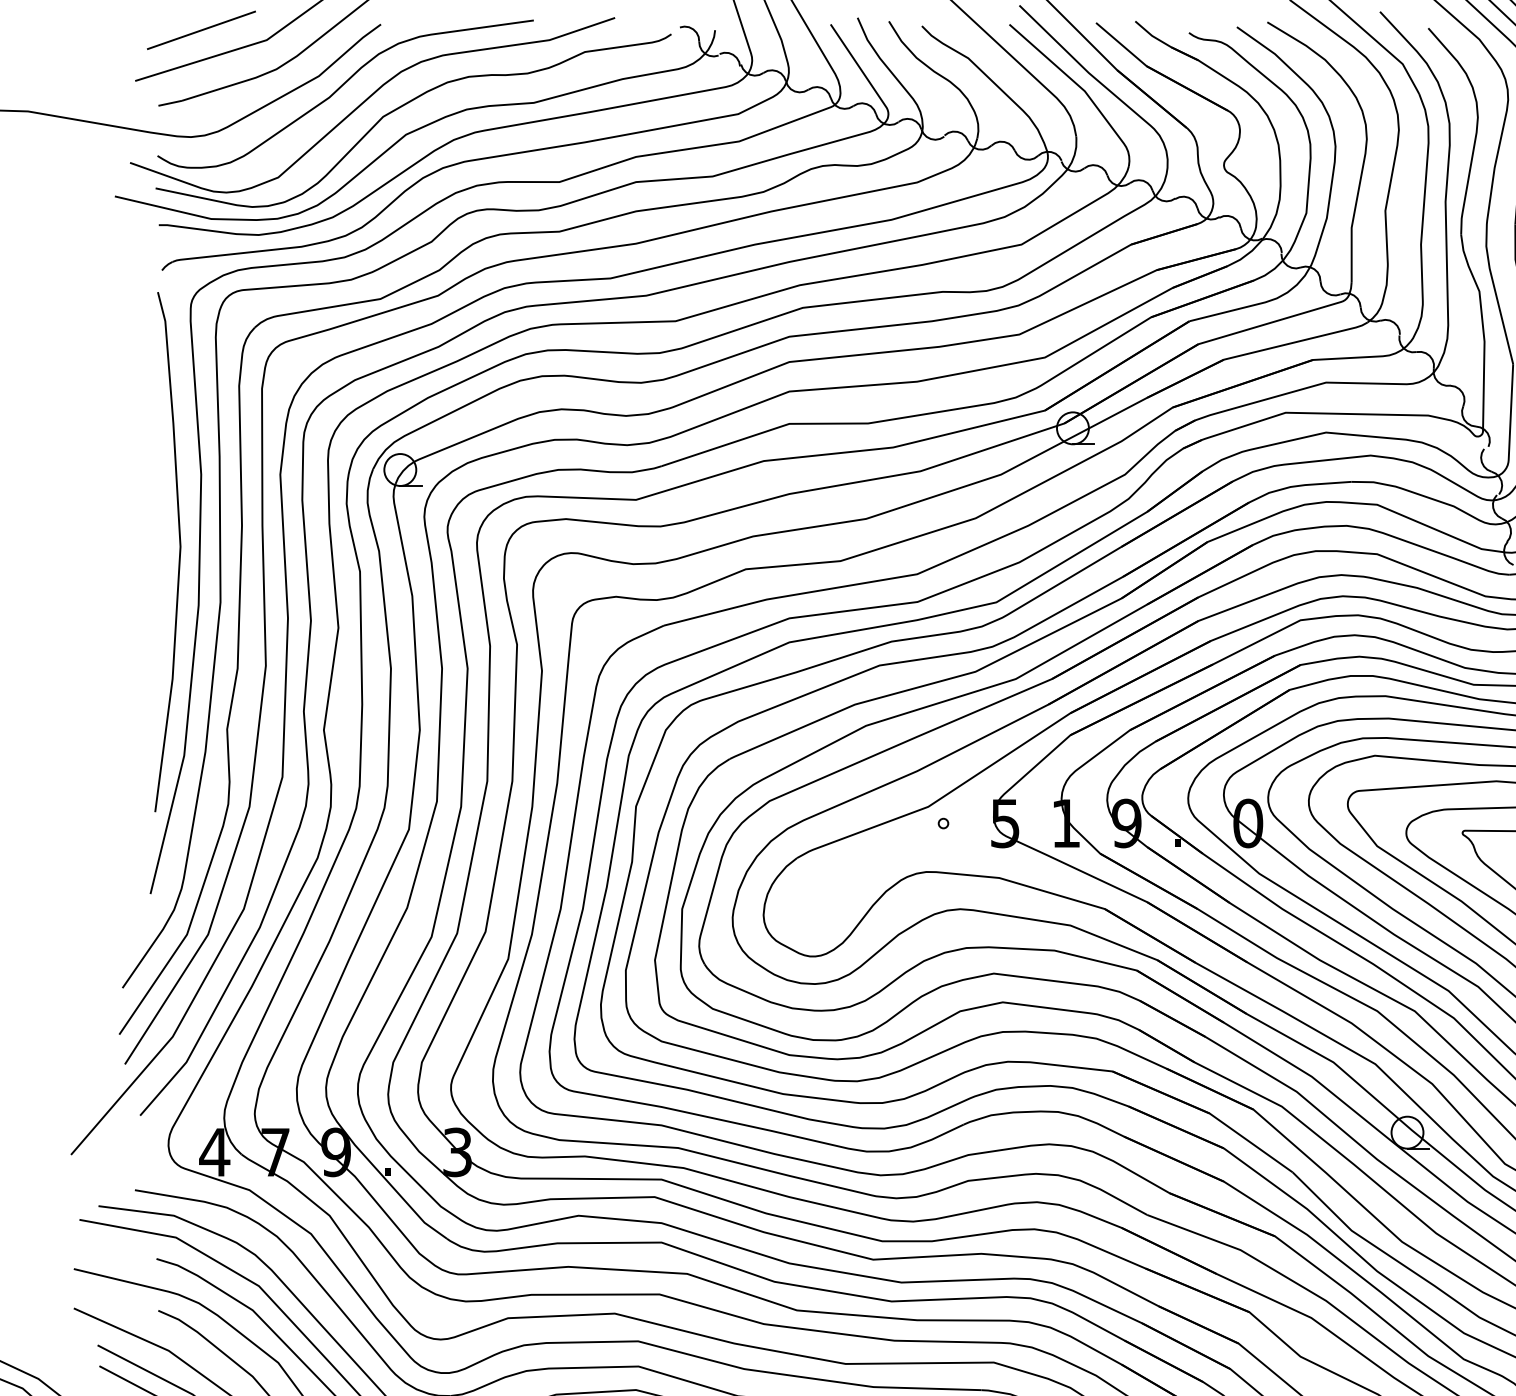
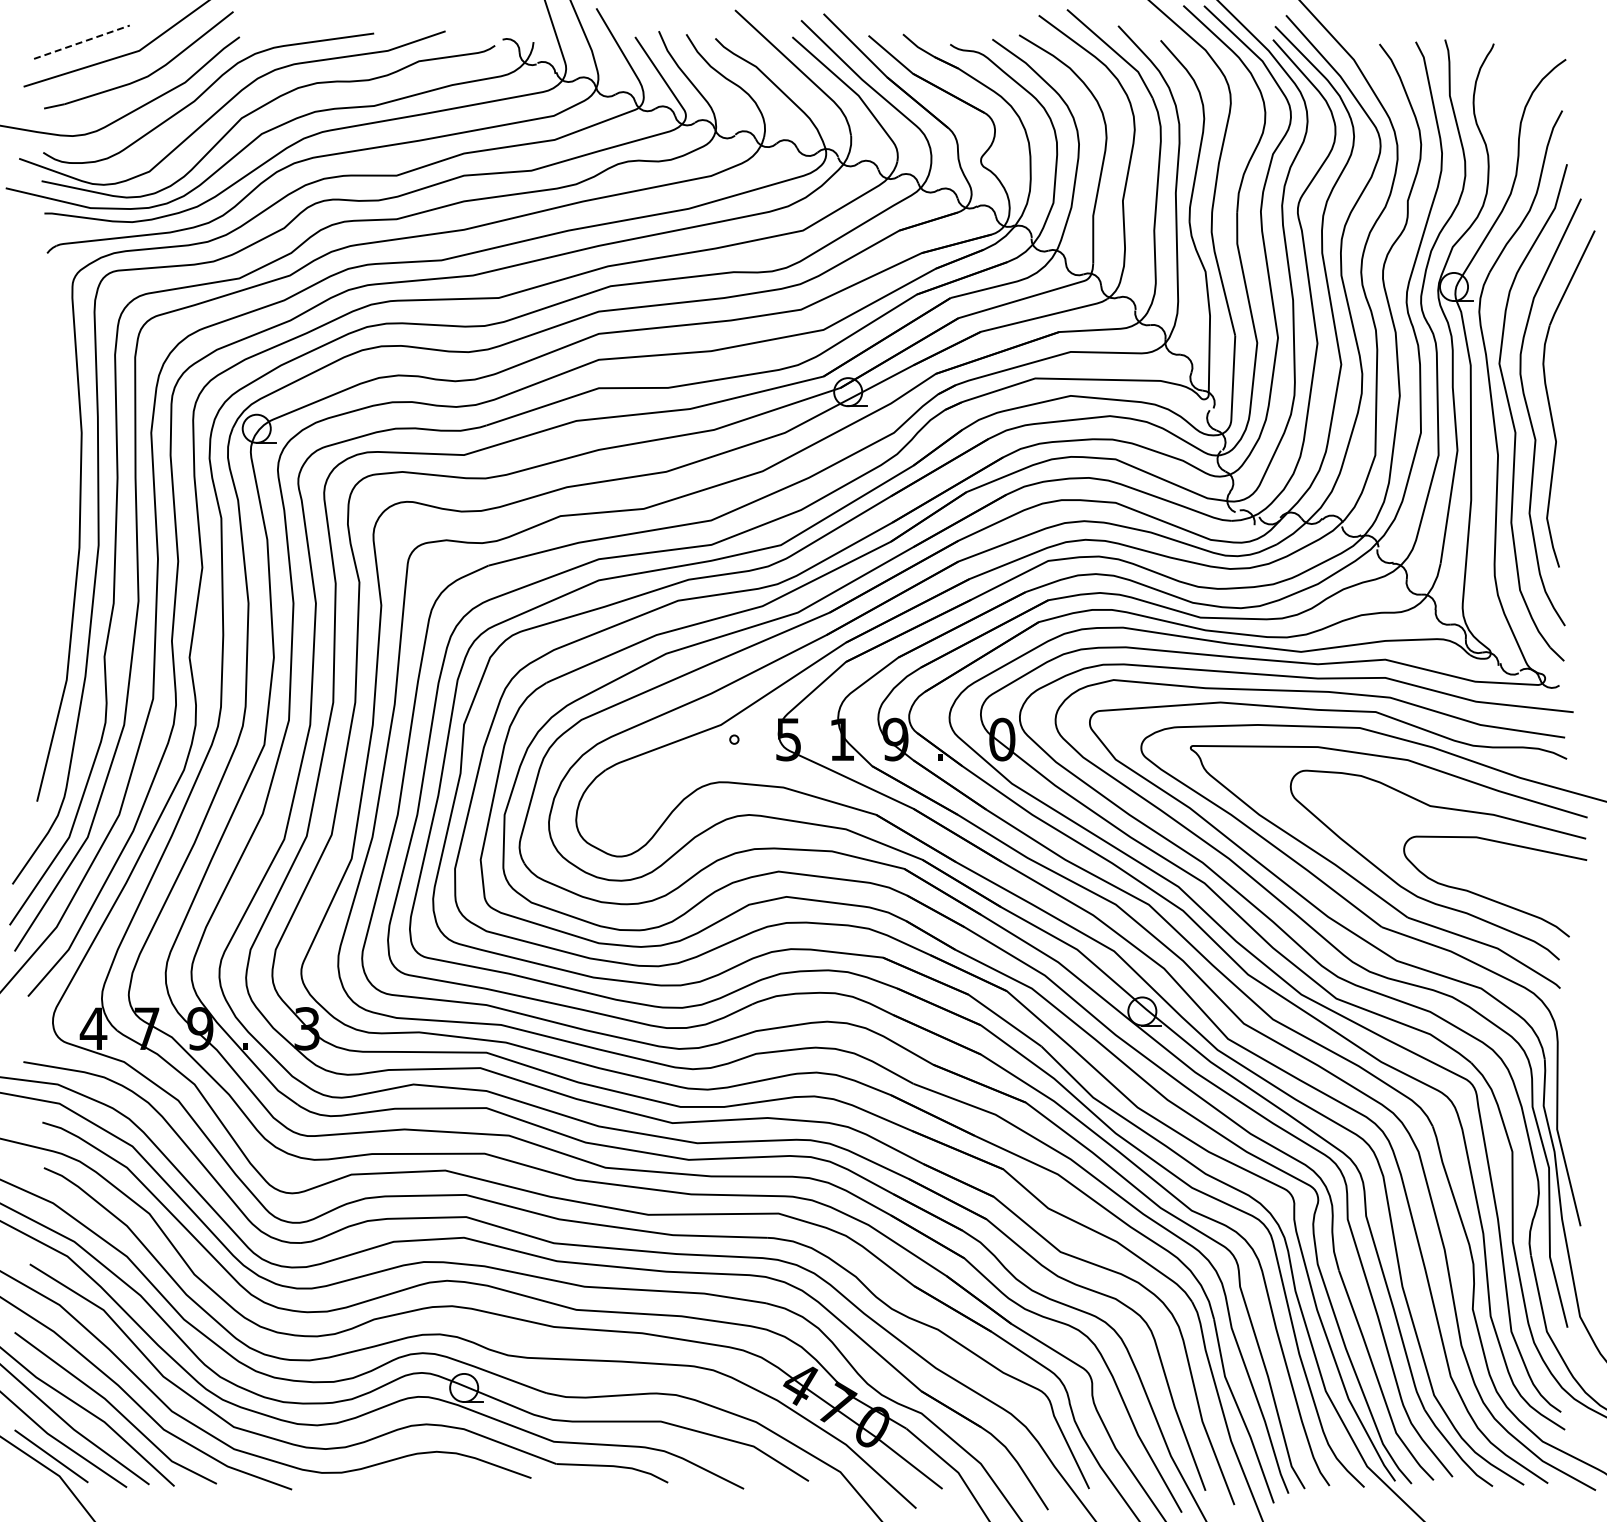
line: (200, 30) -> (81, 42), solid -> dashed
curve: (179, 551) -> (62, 500), removed

